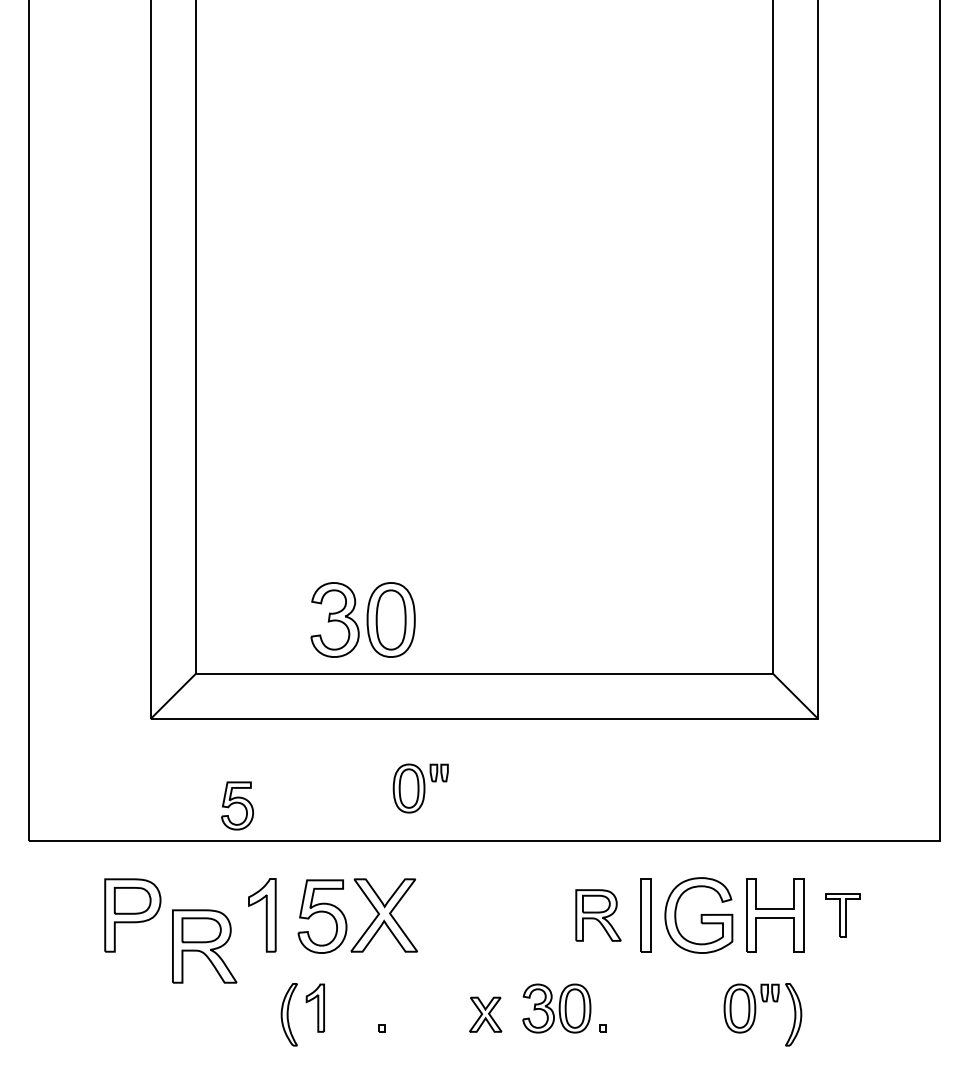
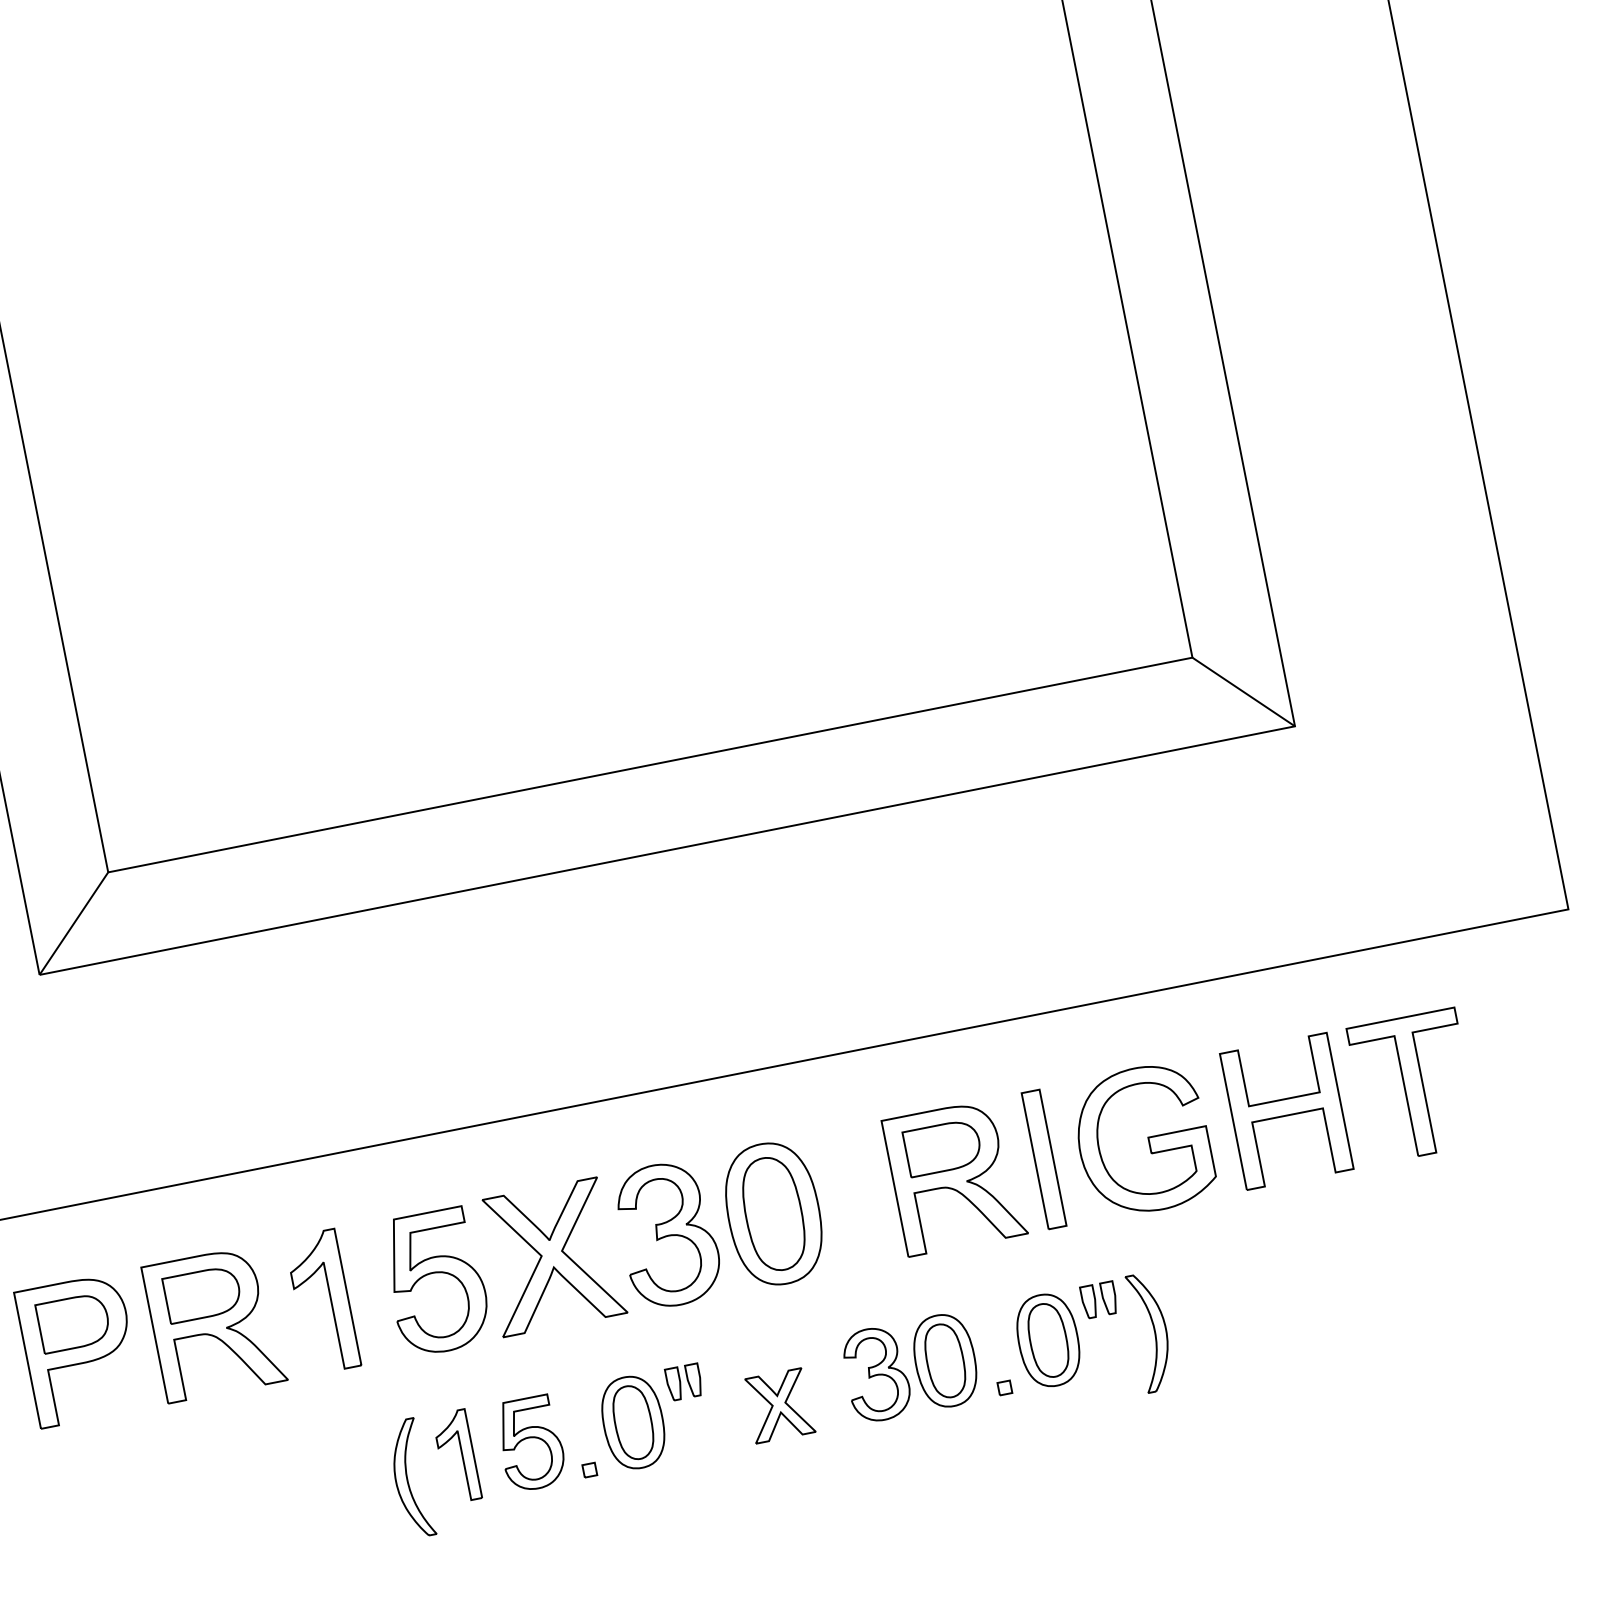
part: (362, 619) -> (719, 1223), moved
part: (420, 788) -> (654, 1418), moved
part: (237, 805) -> (530, 1442), moved
part: (598, 915) -> (954, 1177), size x1.43
part: (842, 915) -> (1413, 1086), size x1.67
part: (204, 946) -> (214, 1323), moved
part: (756, 1012) -> (1080, 1341), moved

